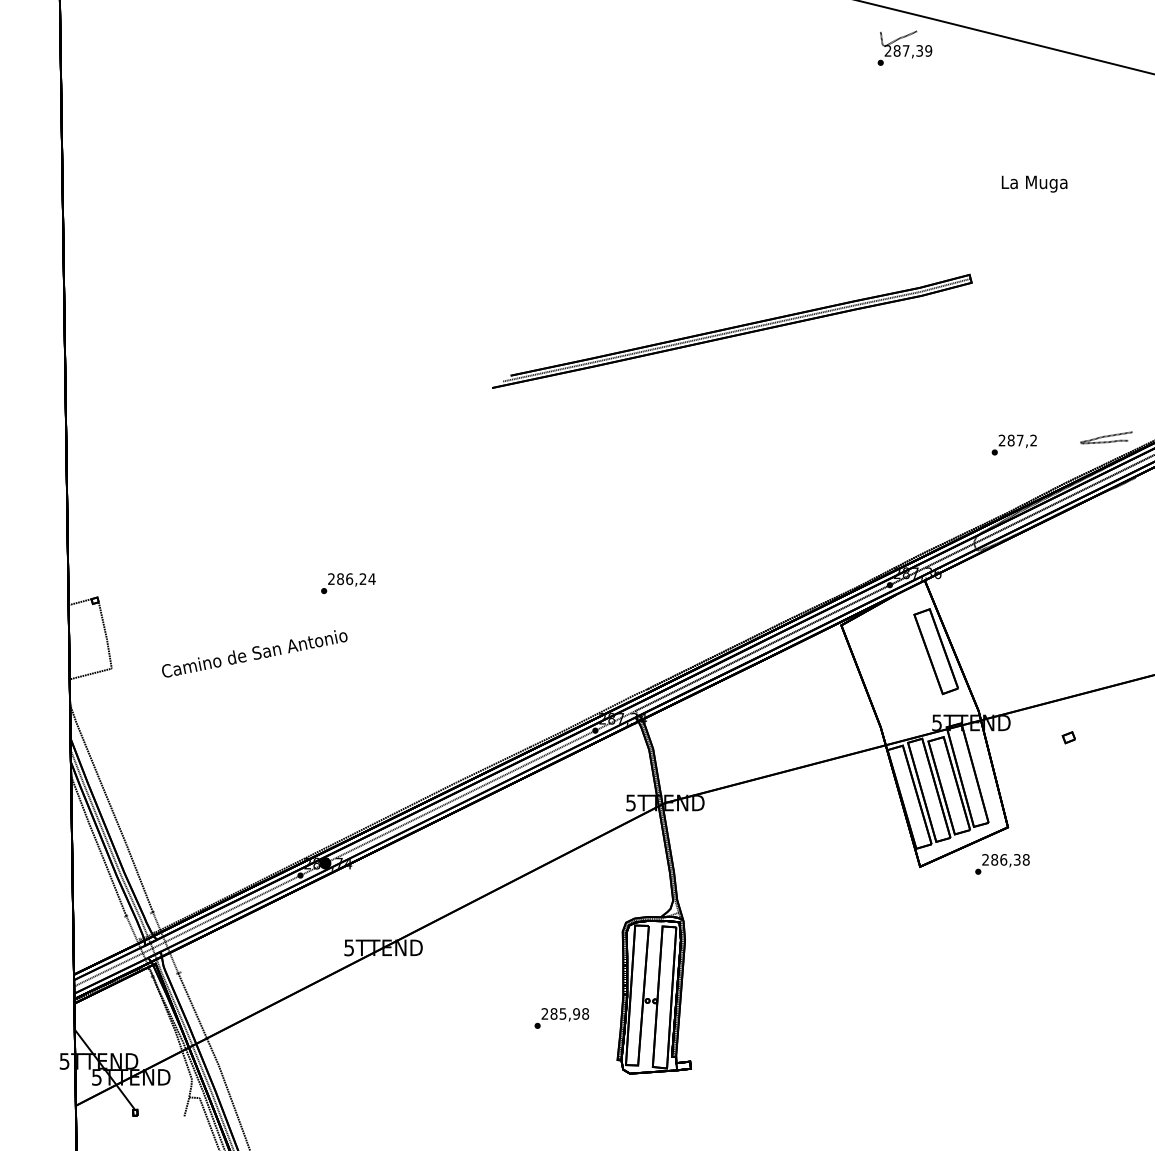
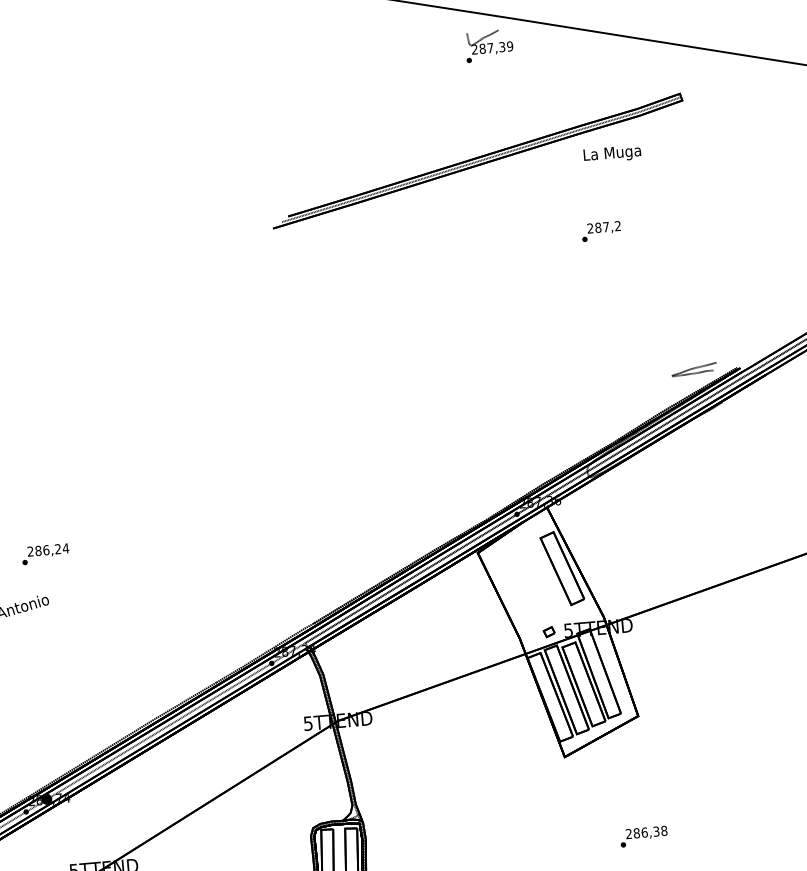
part: (732, 330) -> (477, 160), moved
text: (1013, 444) -> (600, 231), moved
part: (1068, 737) -> (548, 631), moved
text: (1002, 864) -> (643, 836), moved

